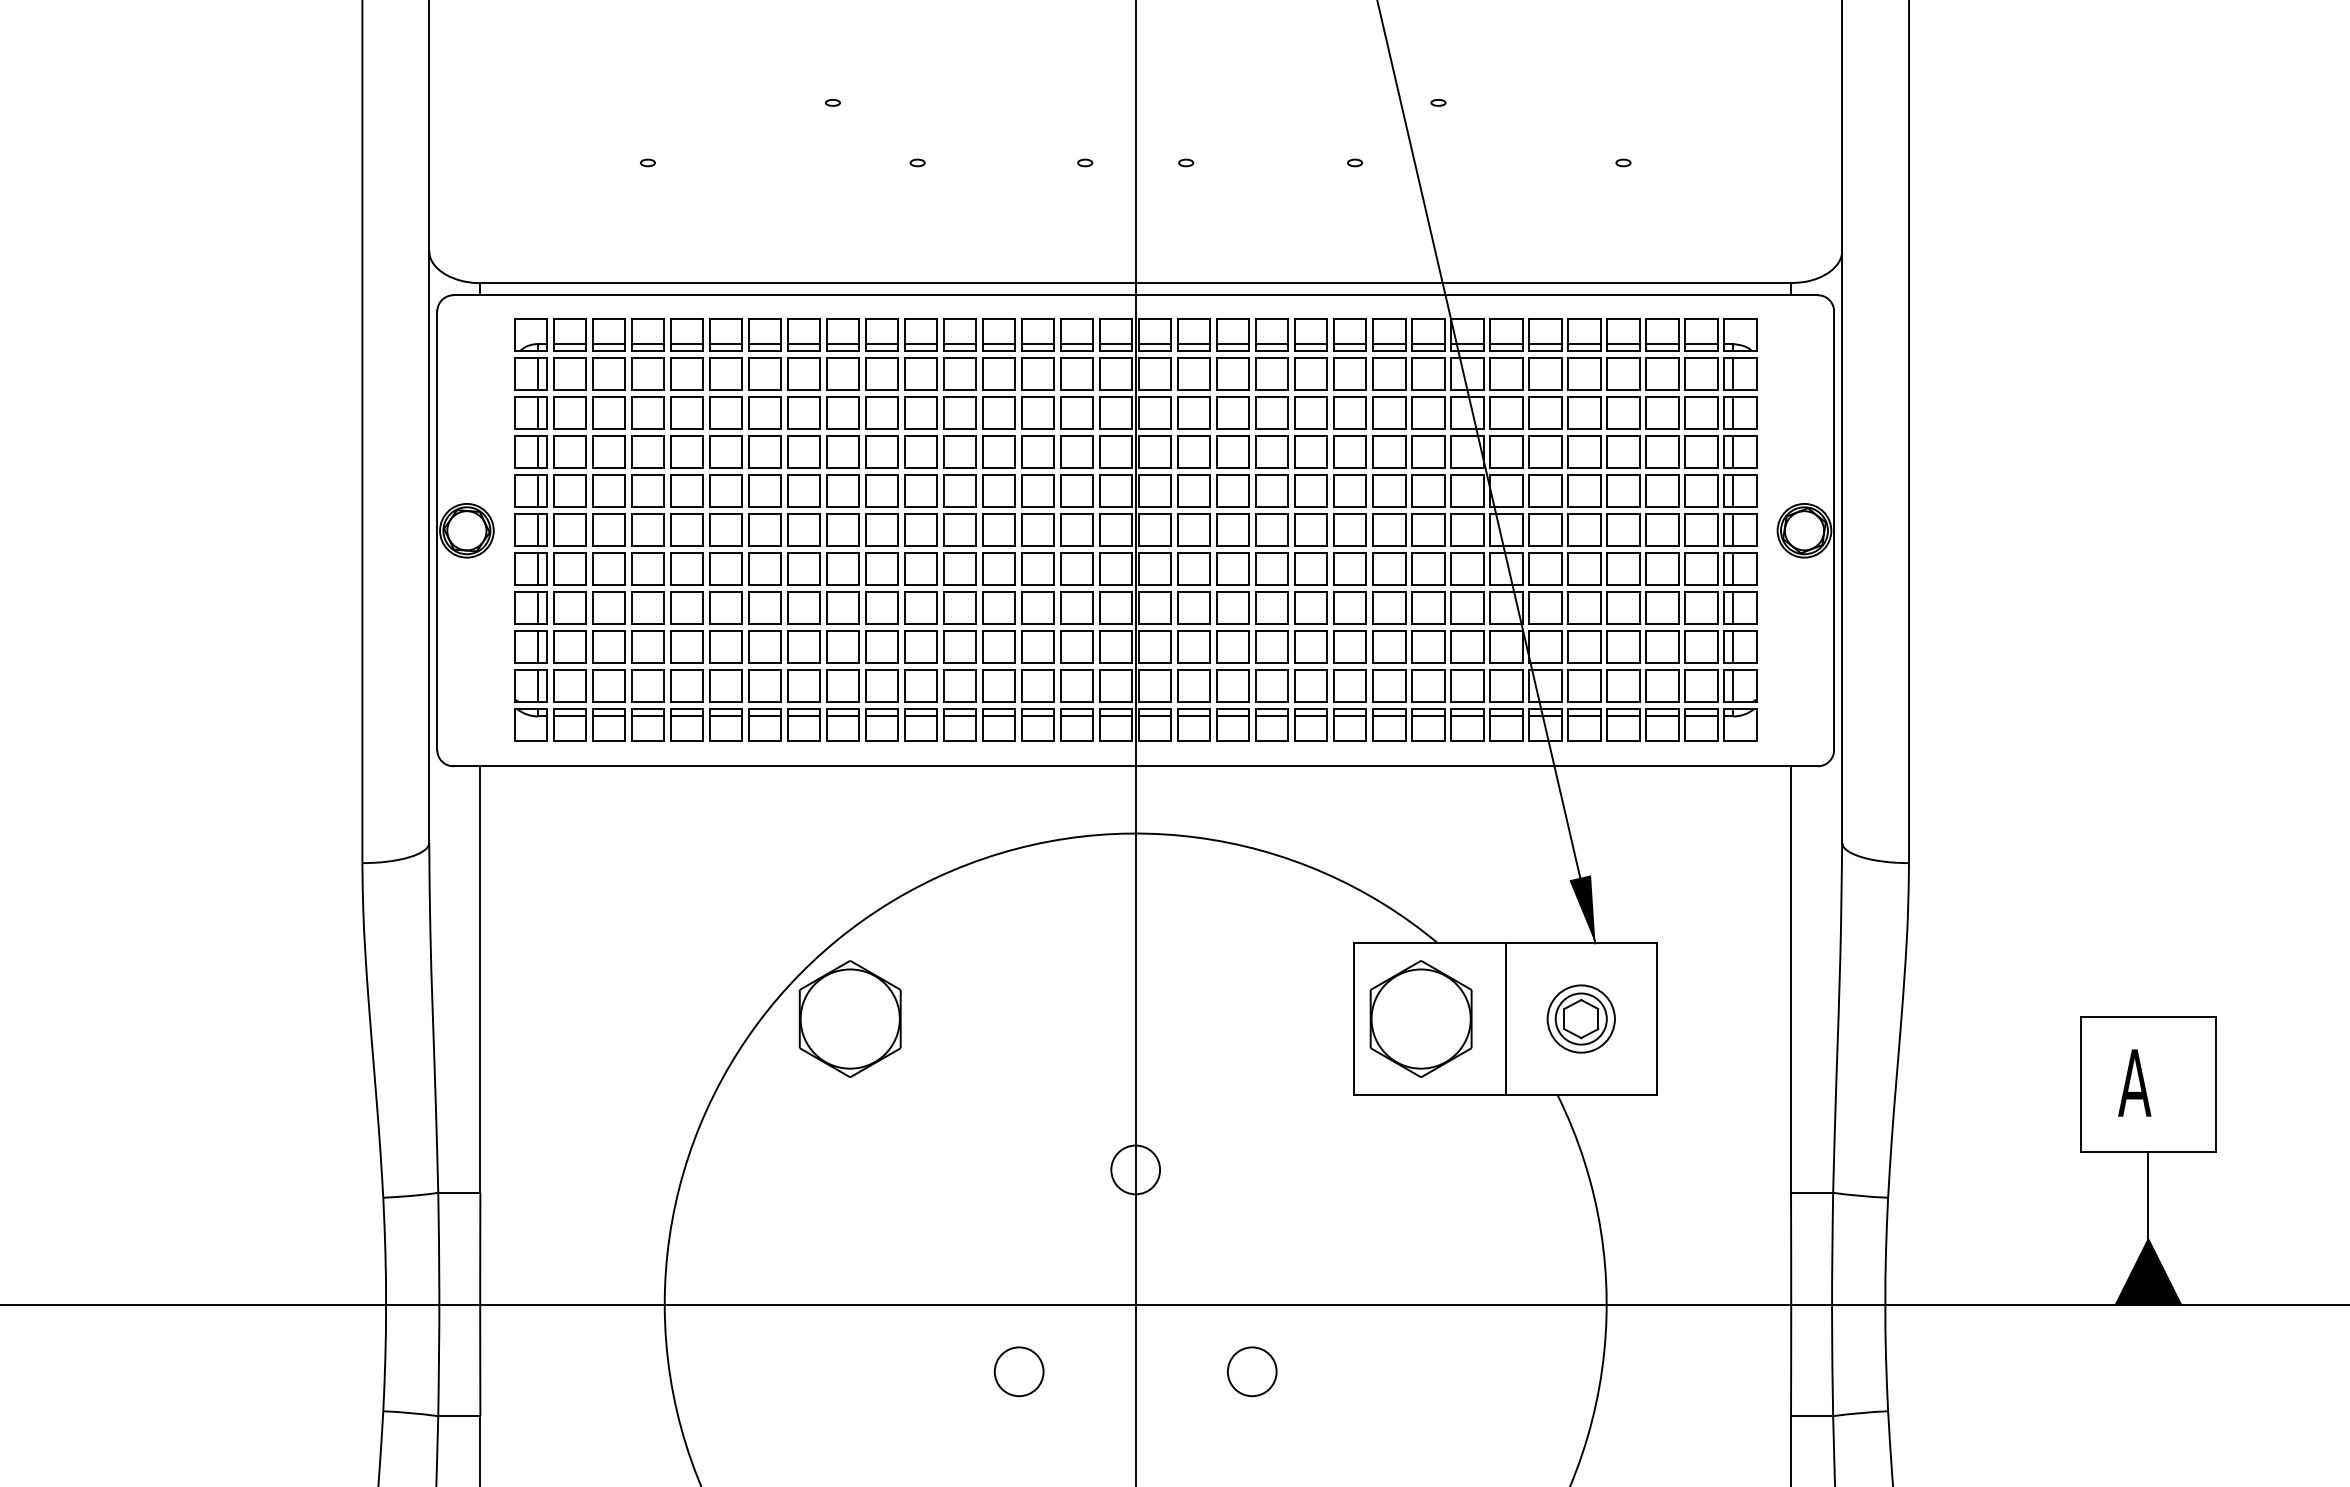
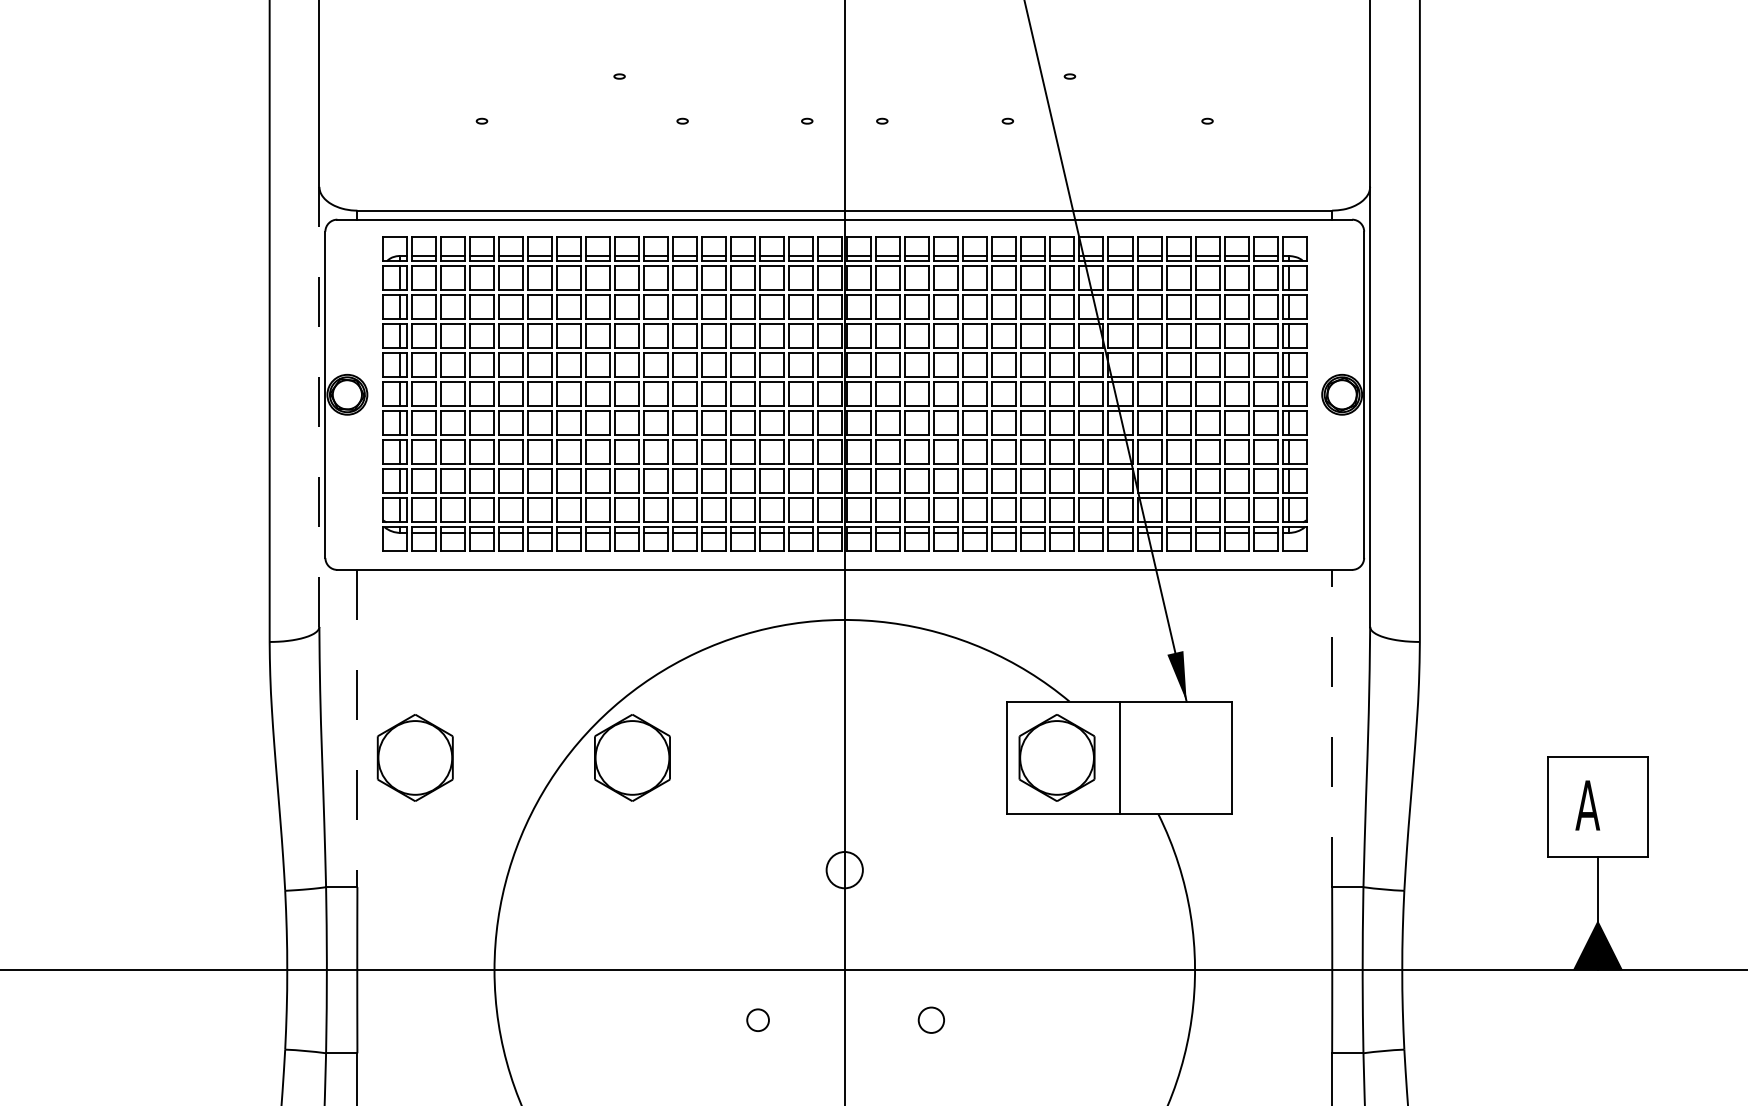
line: (429, 547) -> (319, 407), solid -> dashed
line: (1791, 979) -> (1332, 728), solid -> dashed
line: (480, 980) -> (357, 729), solid -> dashed
part: (557, 1018) -> (414, 757), added
part: (1580, 1018) -> (1175, 757), removed
circle: (1018, 1371) -> (757, 1020), size x0.6
circle: (1251, 1371) -> (930, 1020), size x0.7

